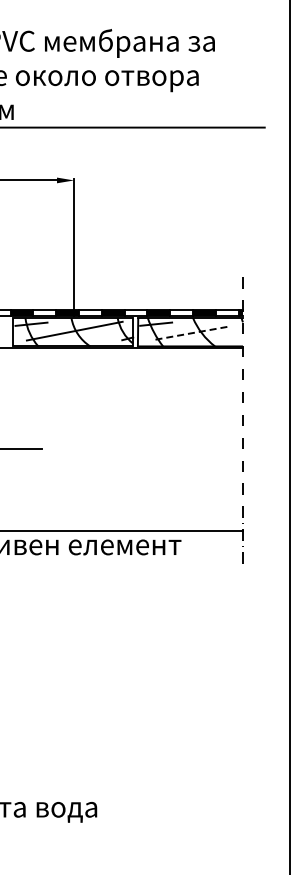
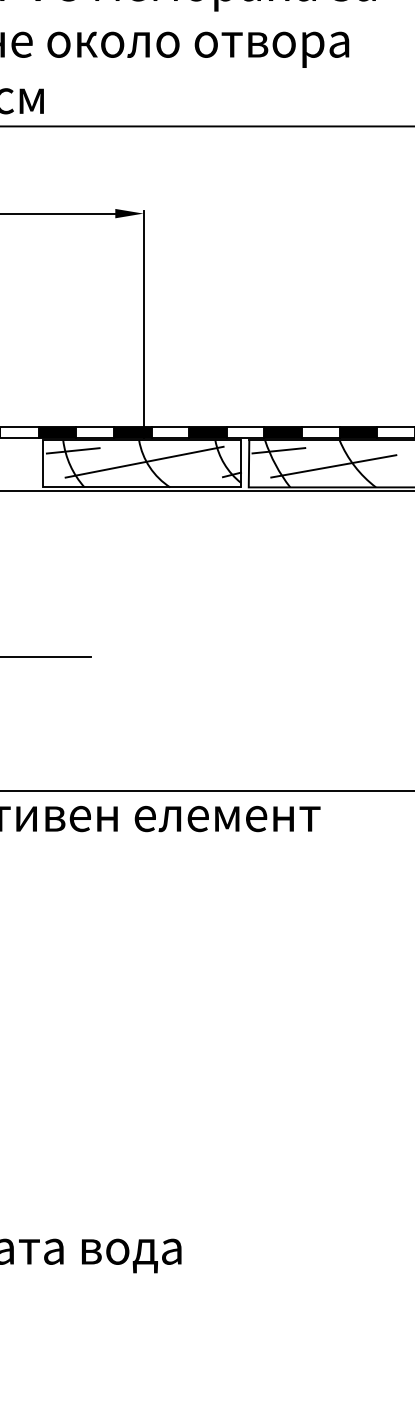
line: (188, 333) -> (332, 466), dashed -> solid

